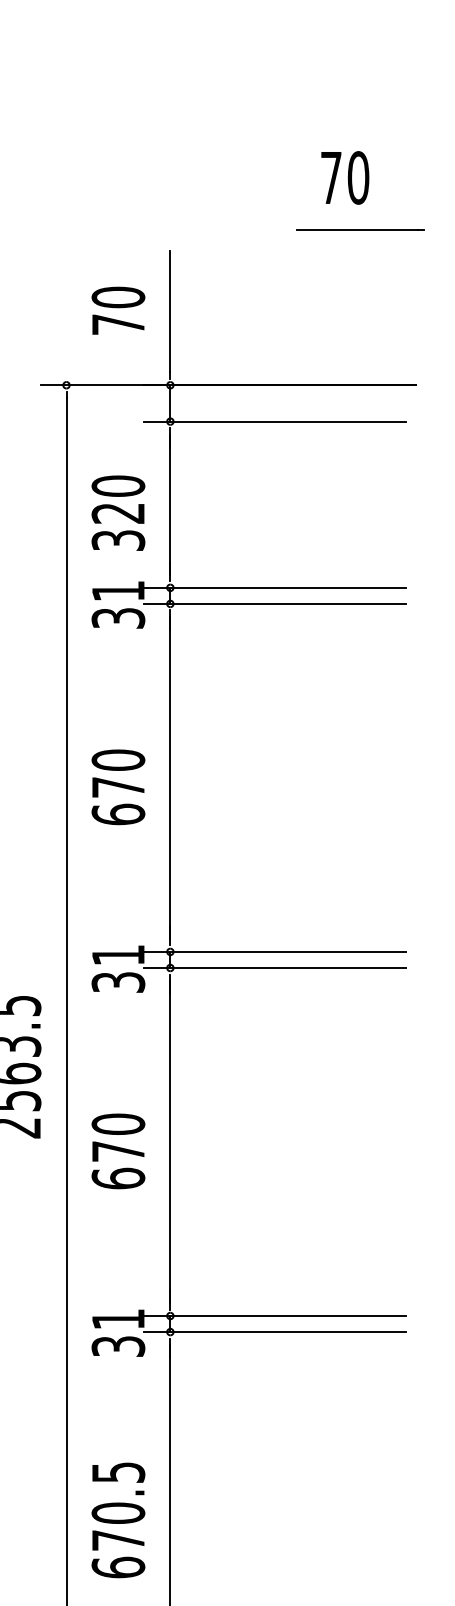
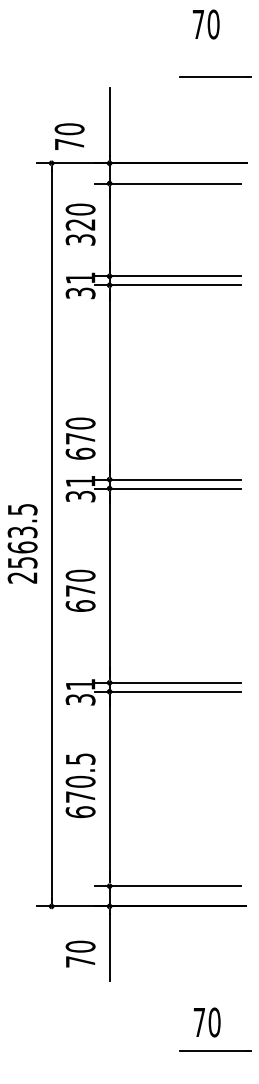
text: (345, 177) -> (206, 24), moved
text: (118, 310) -> (69, 136), moved
text: (118, 512) -> (80, 224), moved
text: (118, 787) -> (80, 438), moved
text: (118, 1519) -> (80, 785), moved

